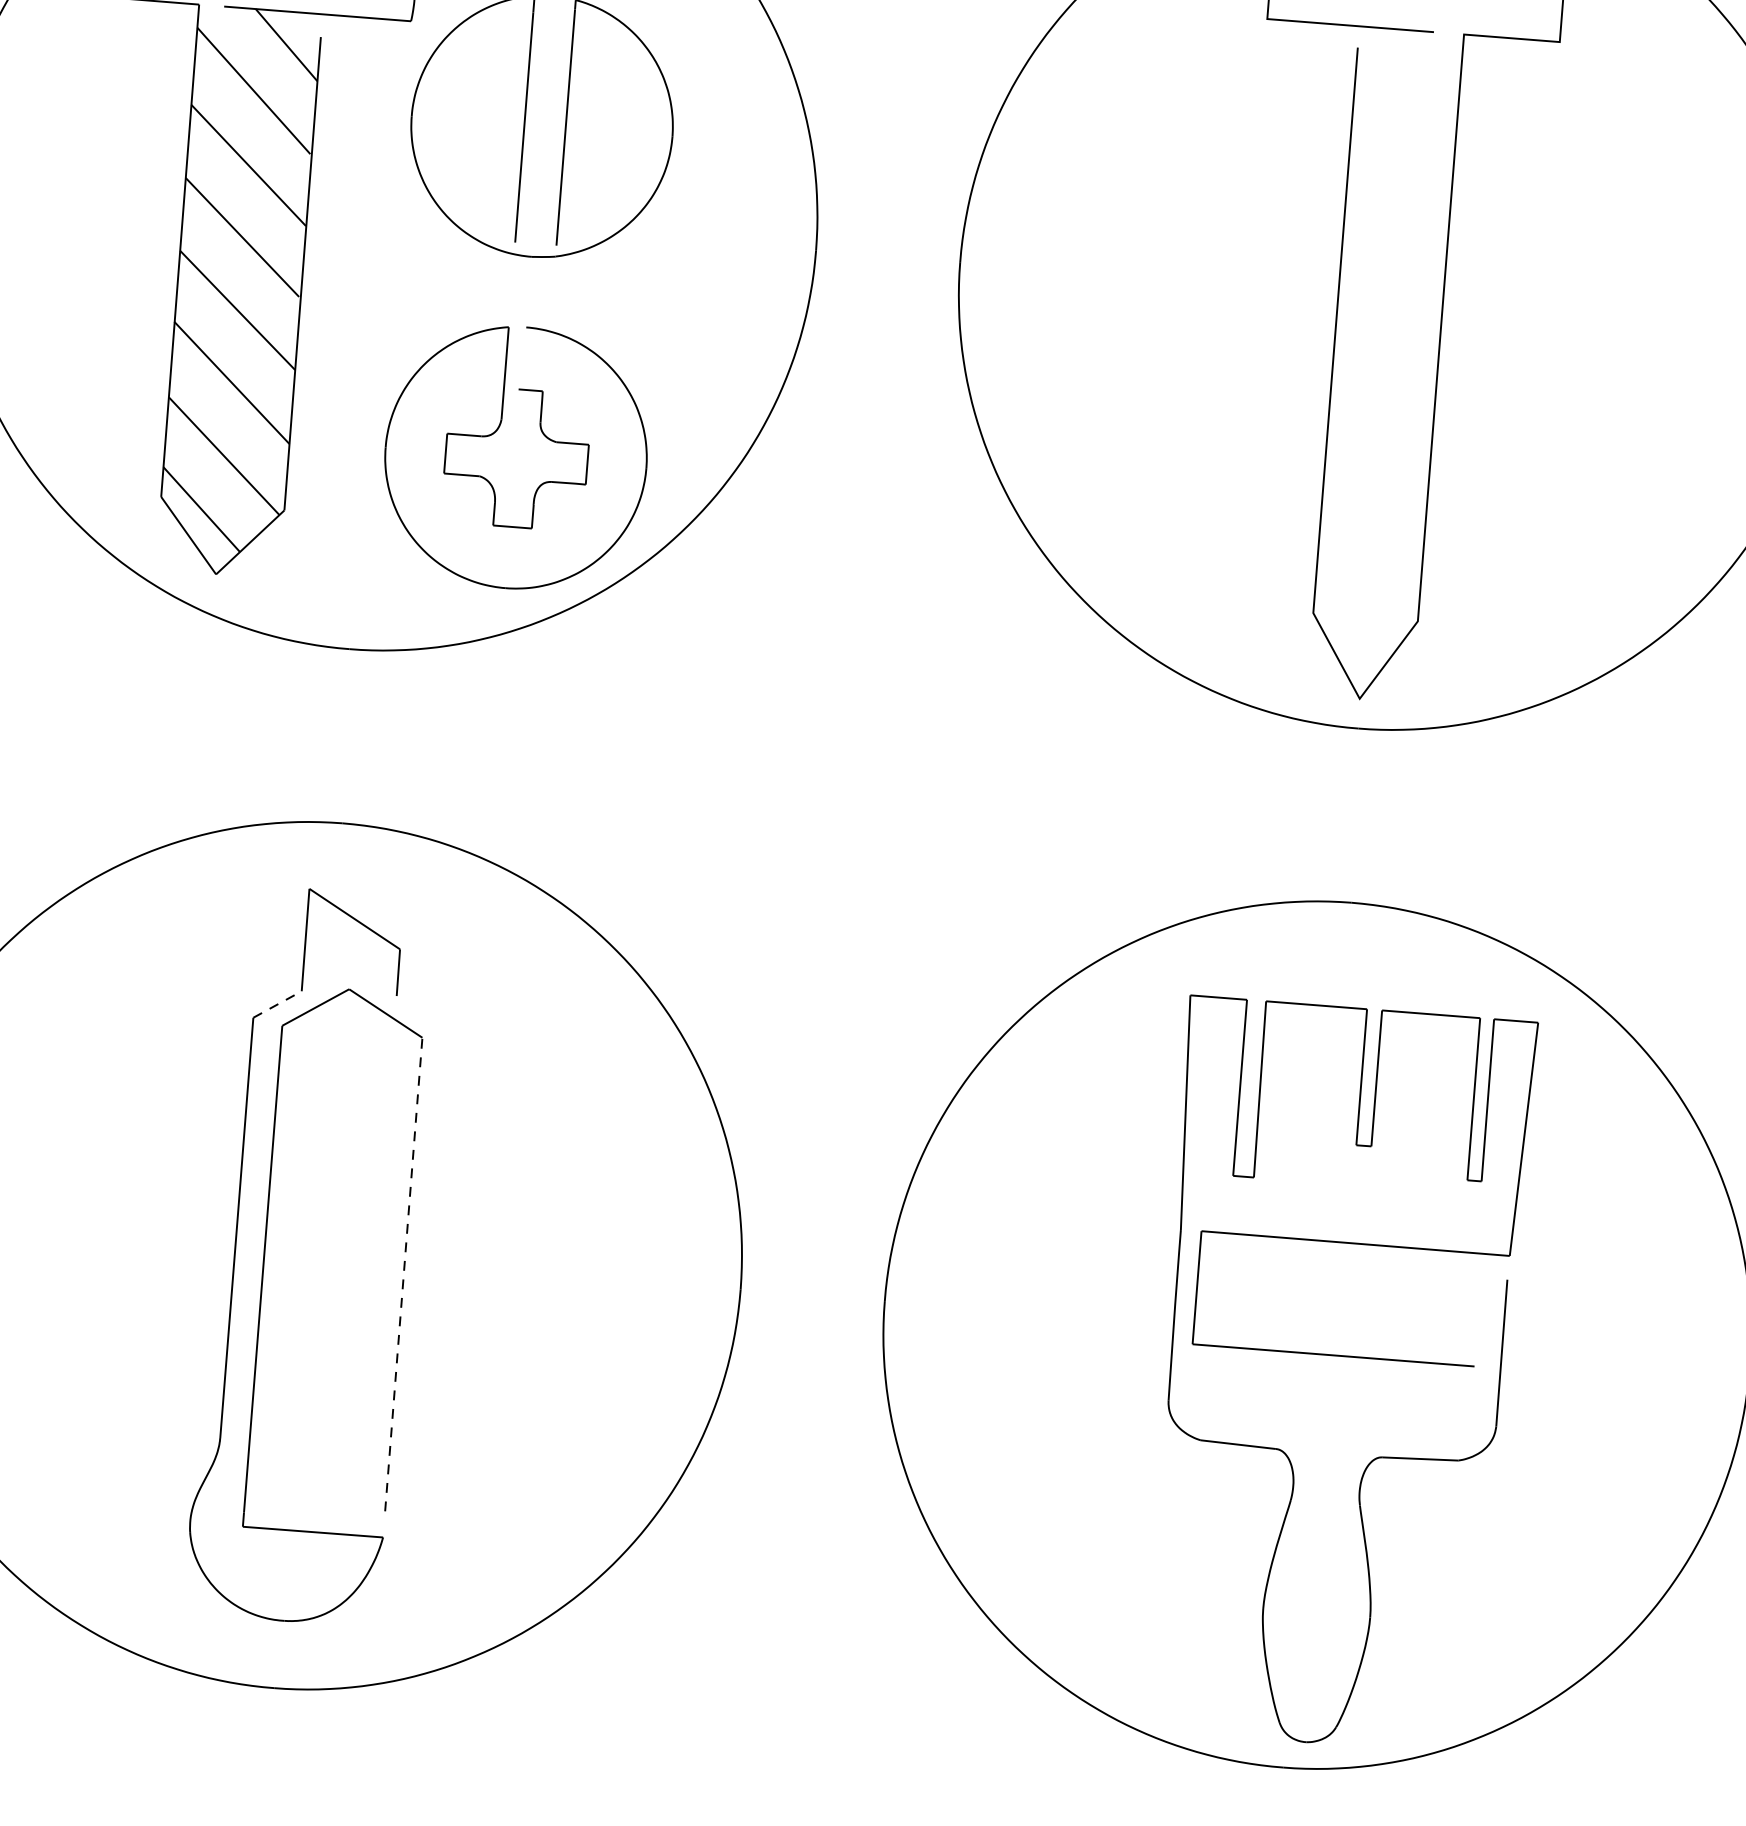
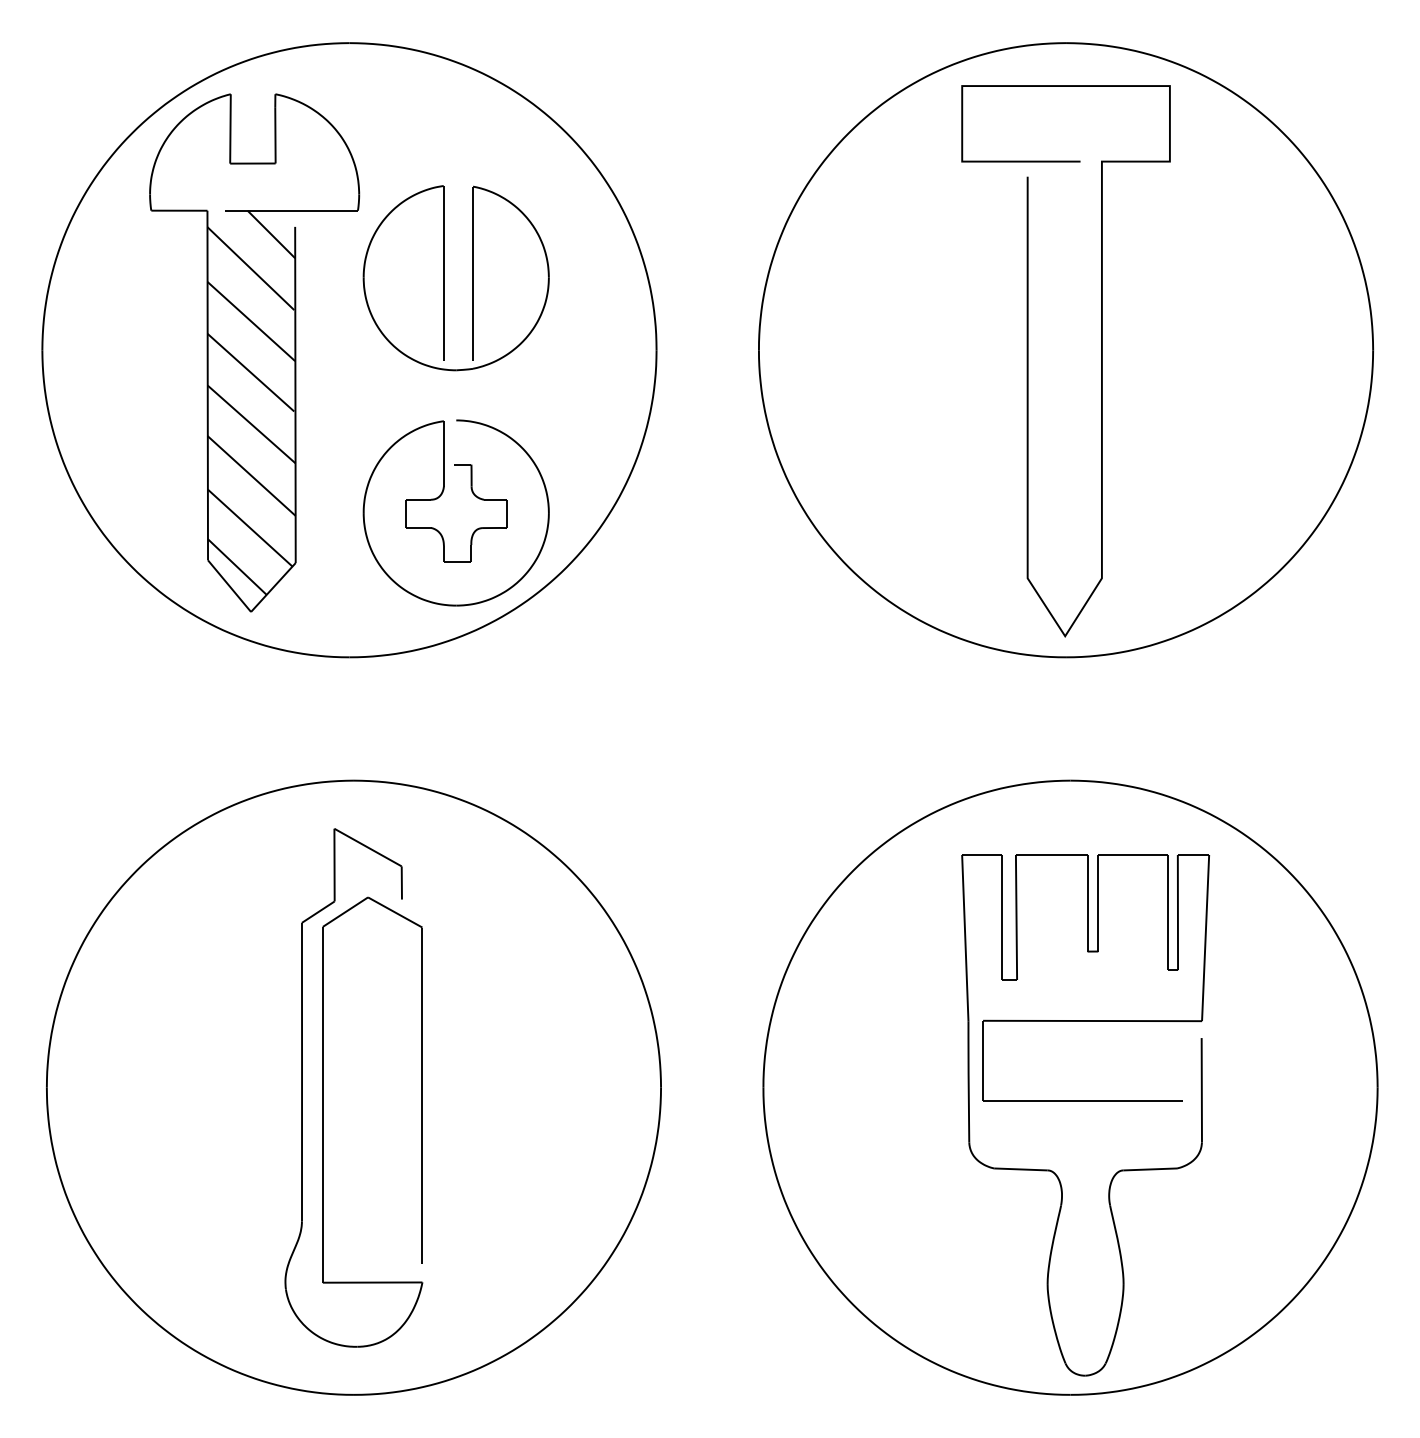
line: (277, 1005) -> (318, 912), dashed -> solid
line: (403, 1274) -> (422, 1095), dashed -> solid

